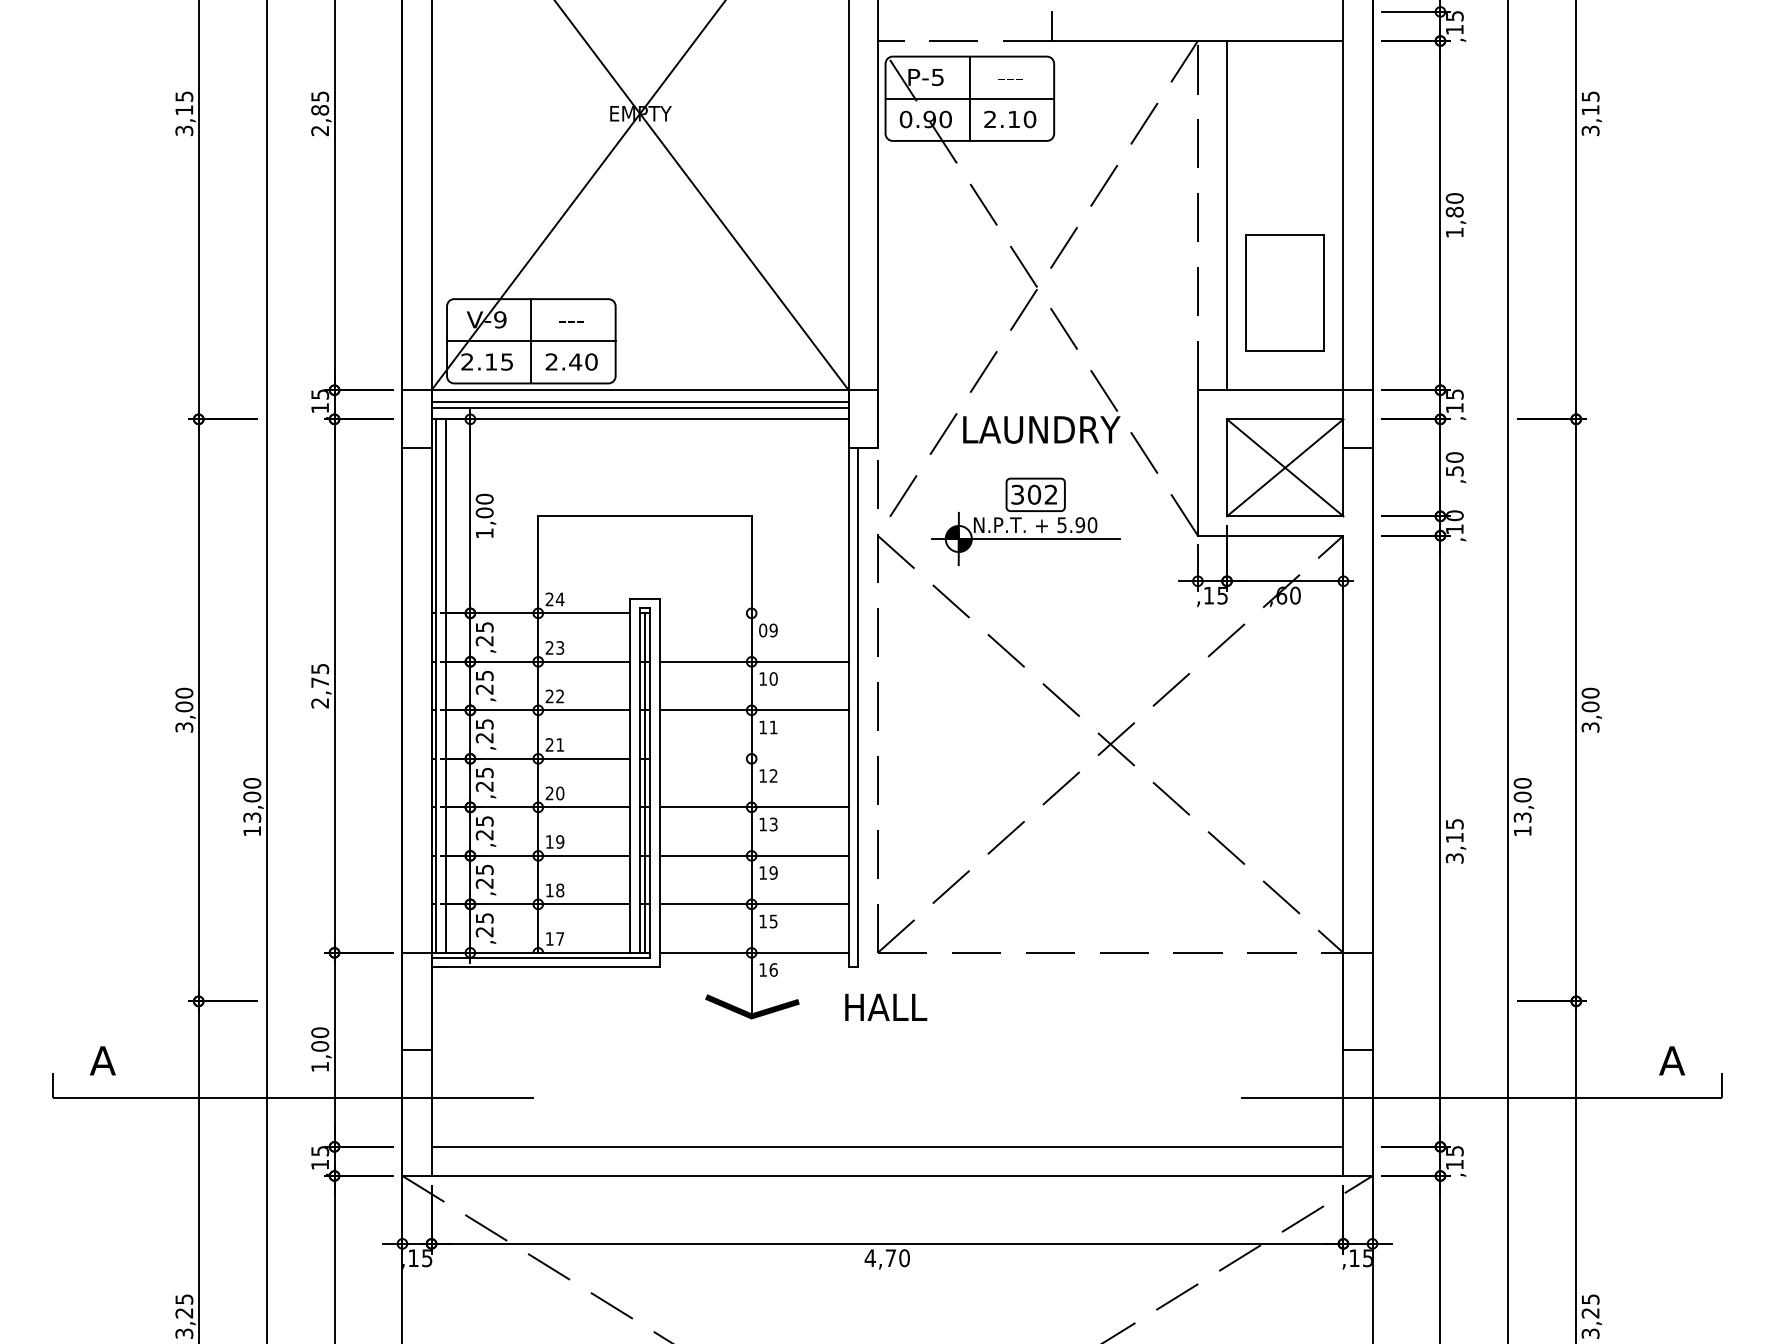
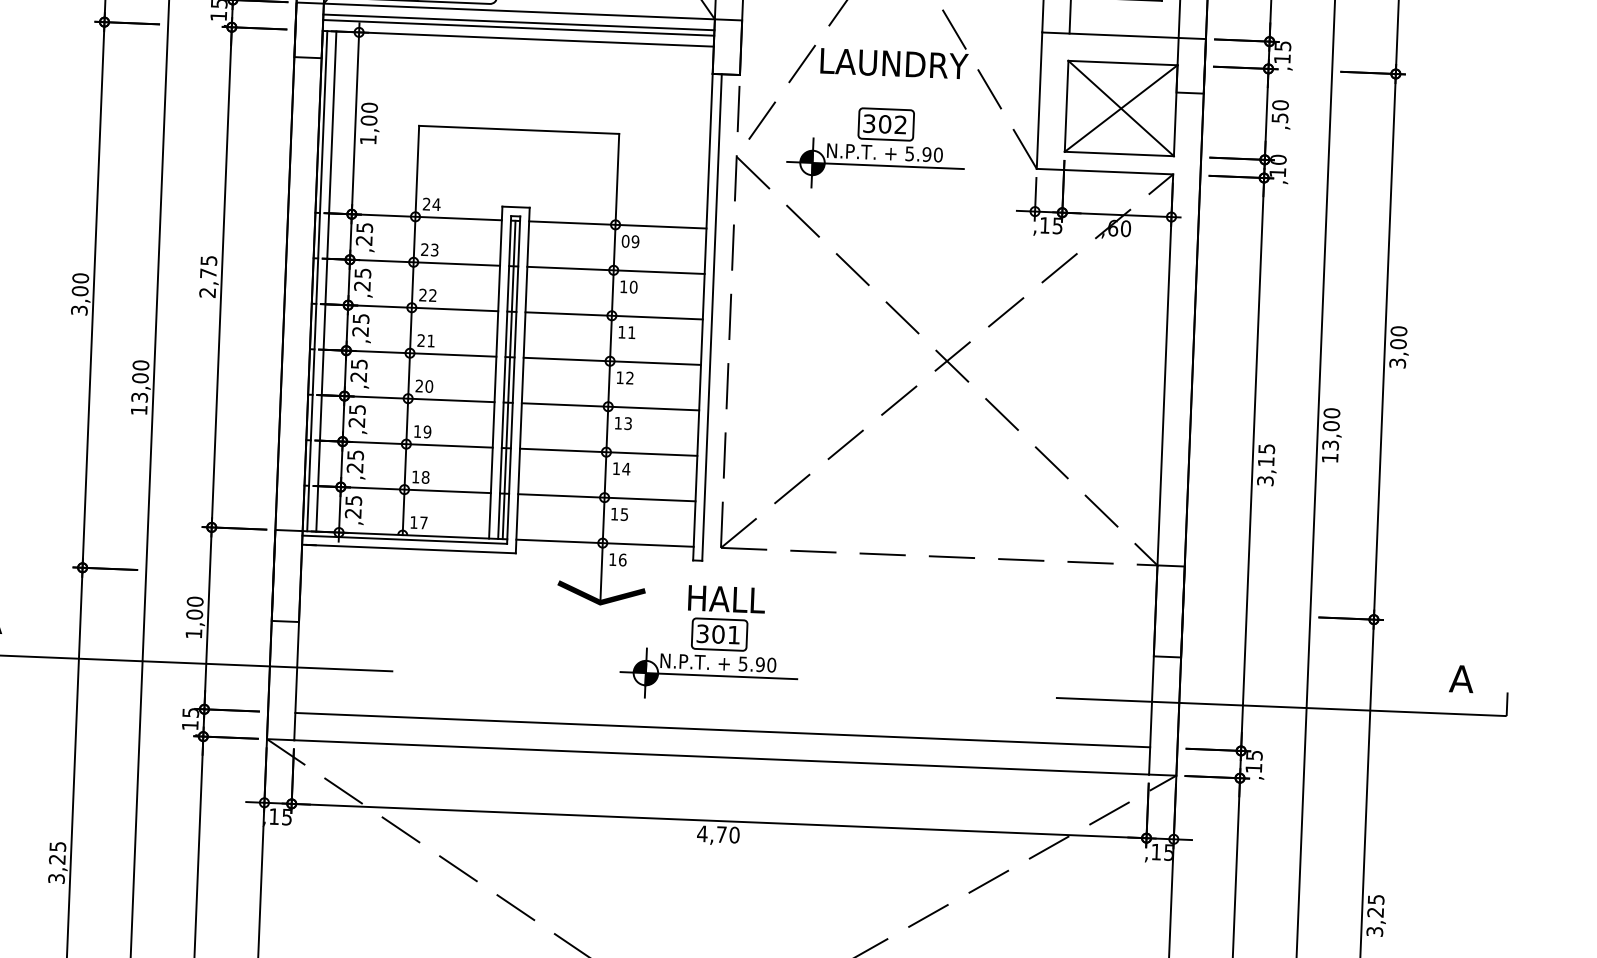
line: (753, 613) -> (617, 225), added
line: (753, 758) -> (611, 361), added
text: (773, 872) -> (626, 468), 19 -> 14
part: (870, 1072) -> (709, 659), added

